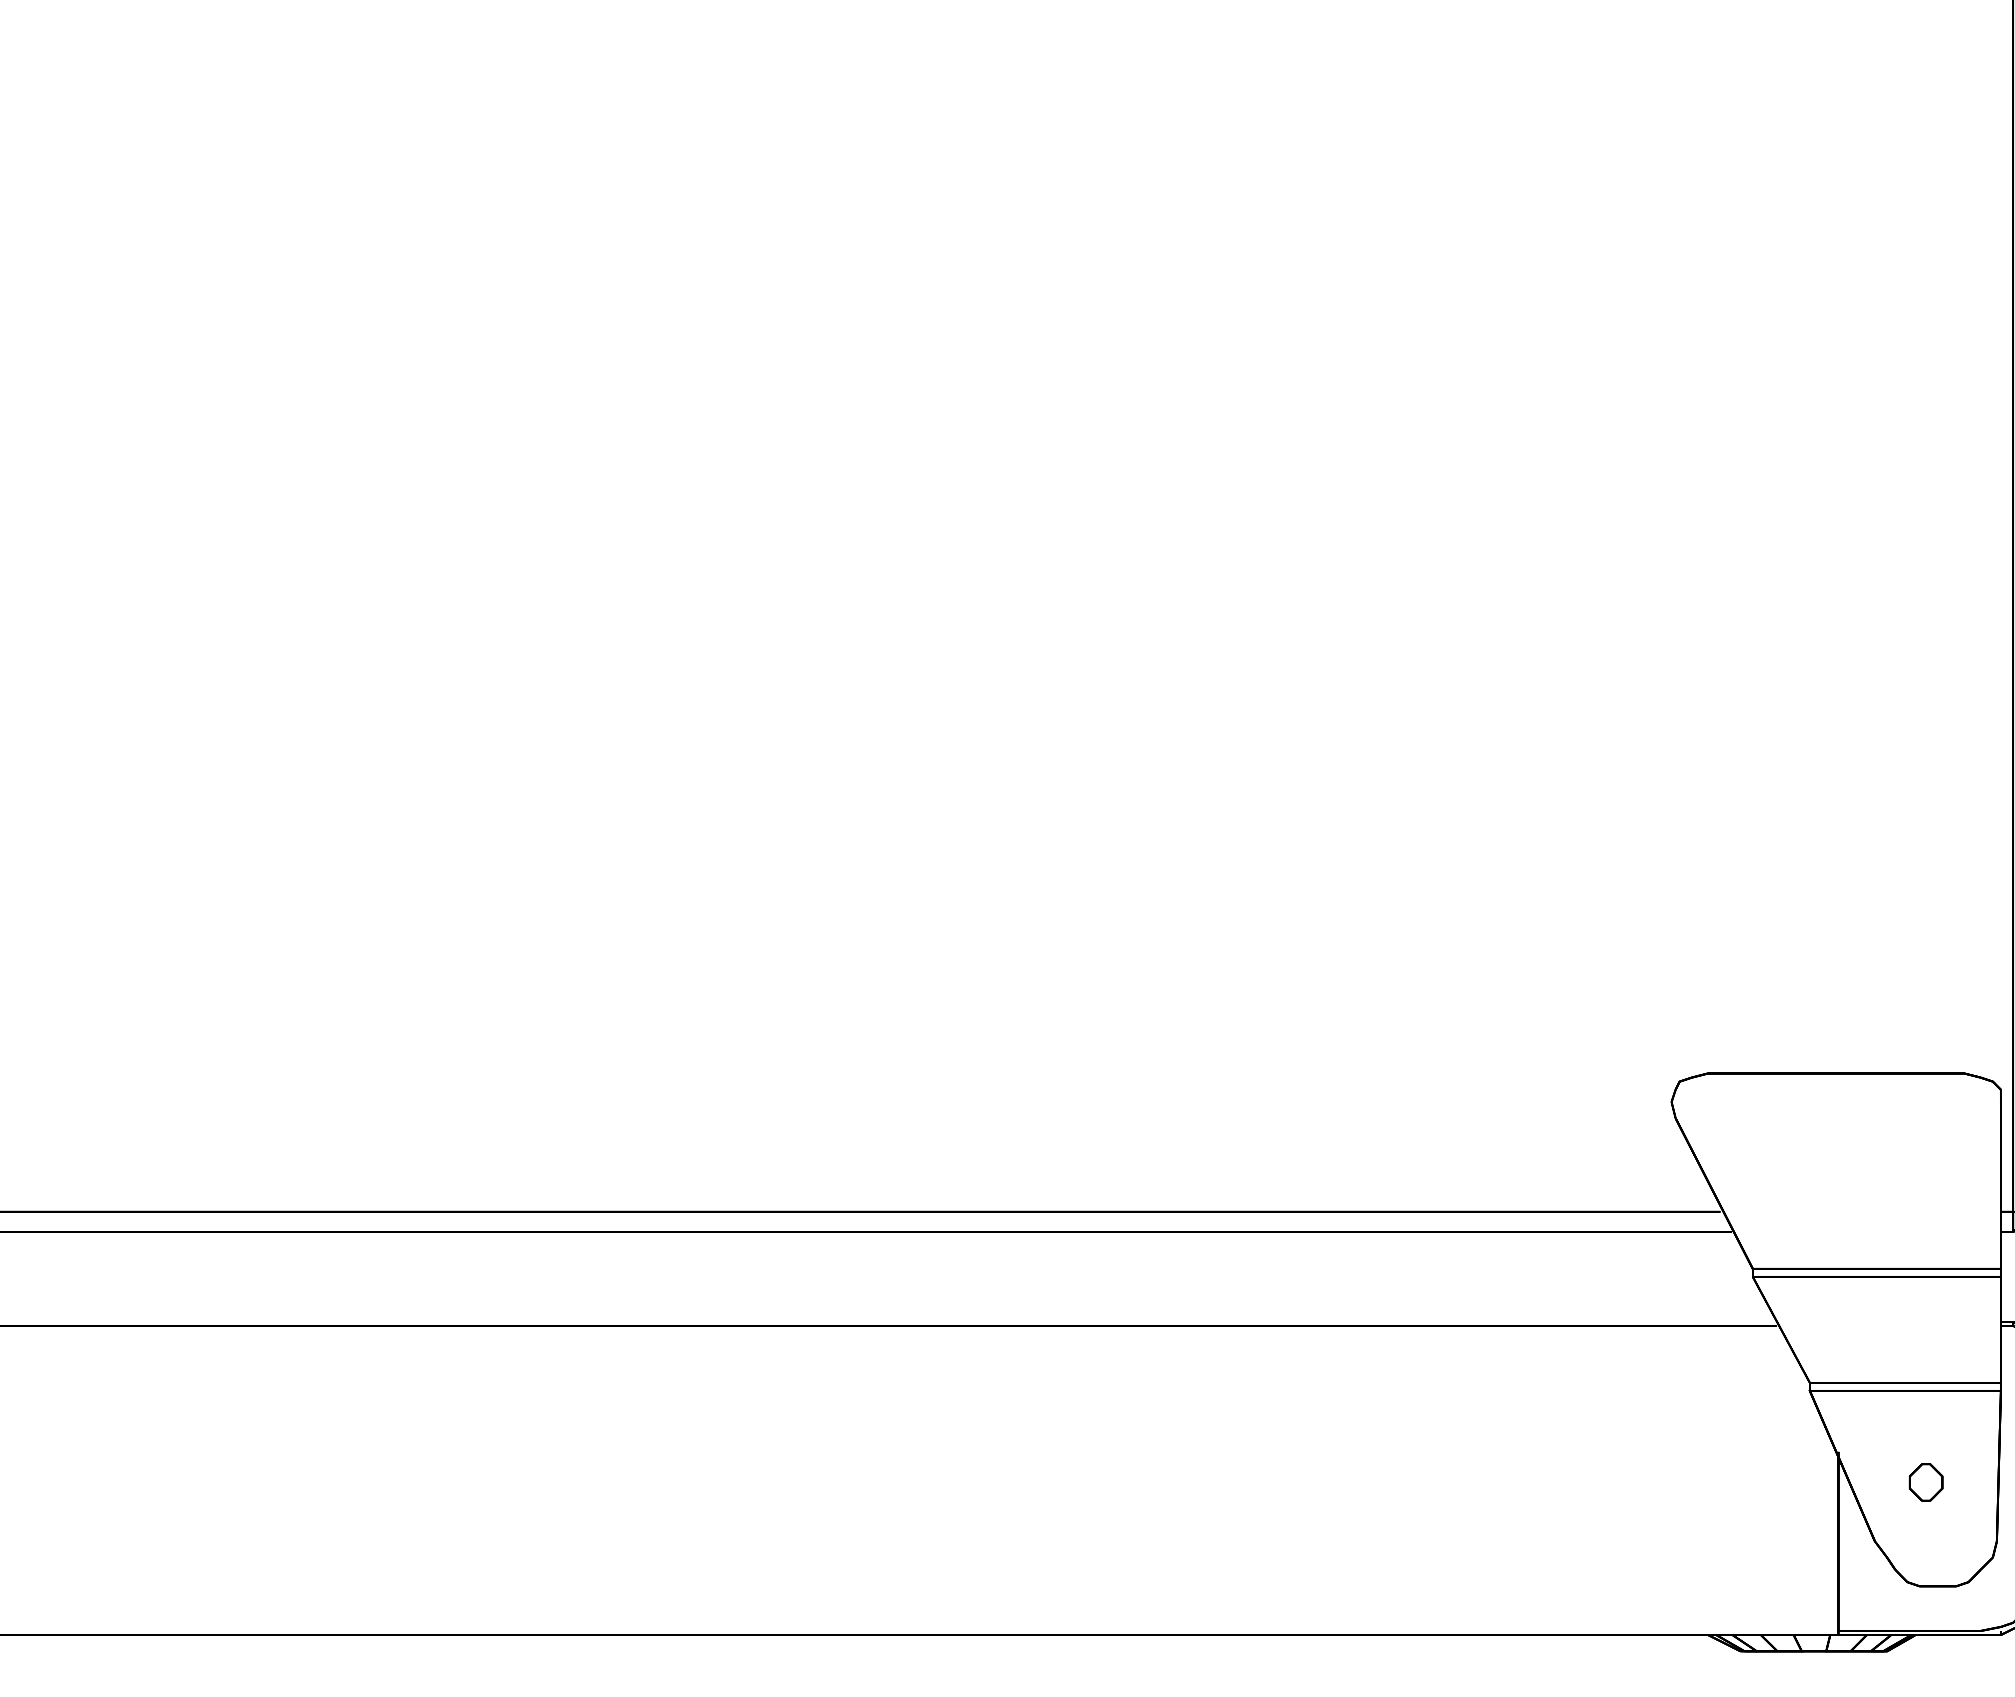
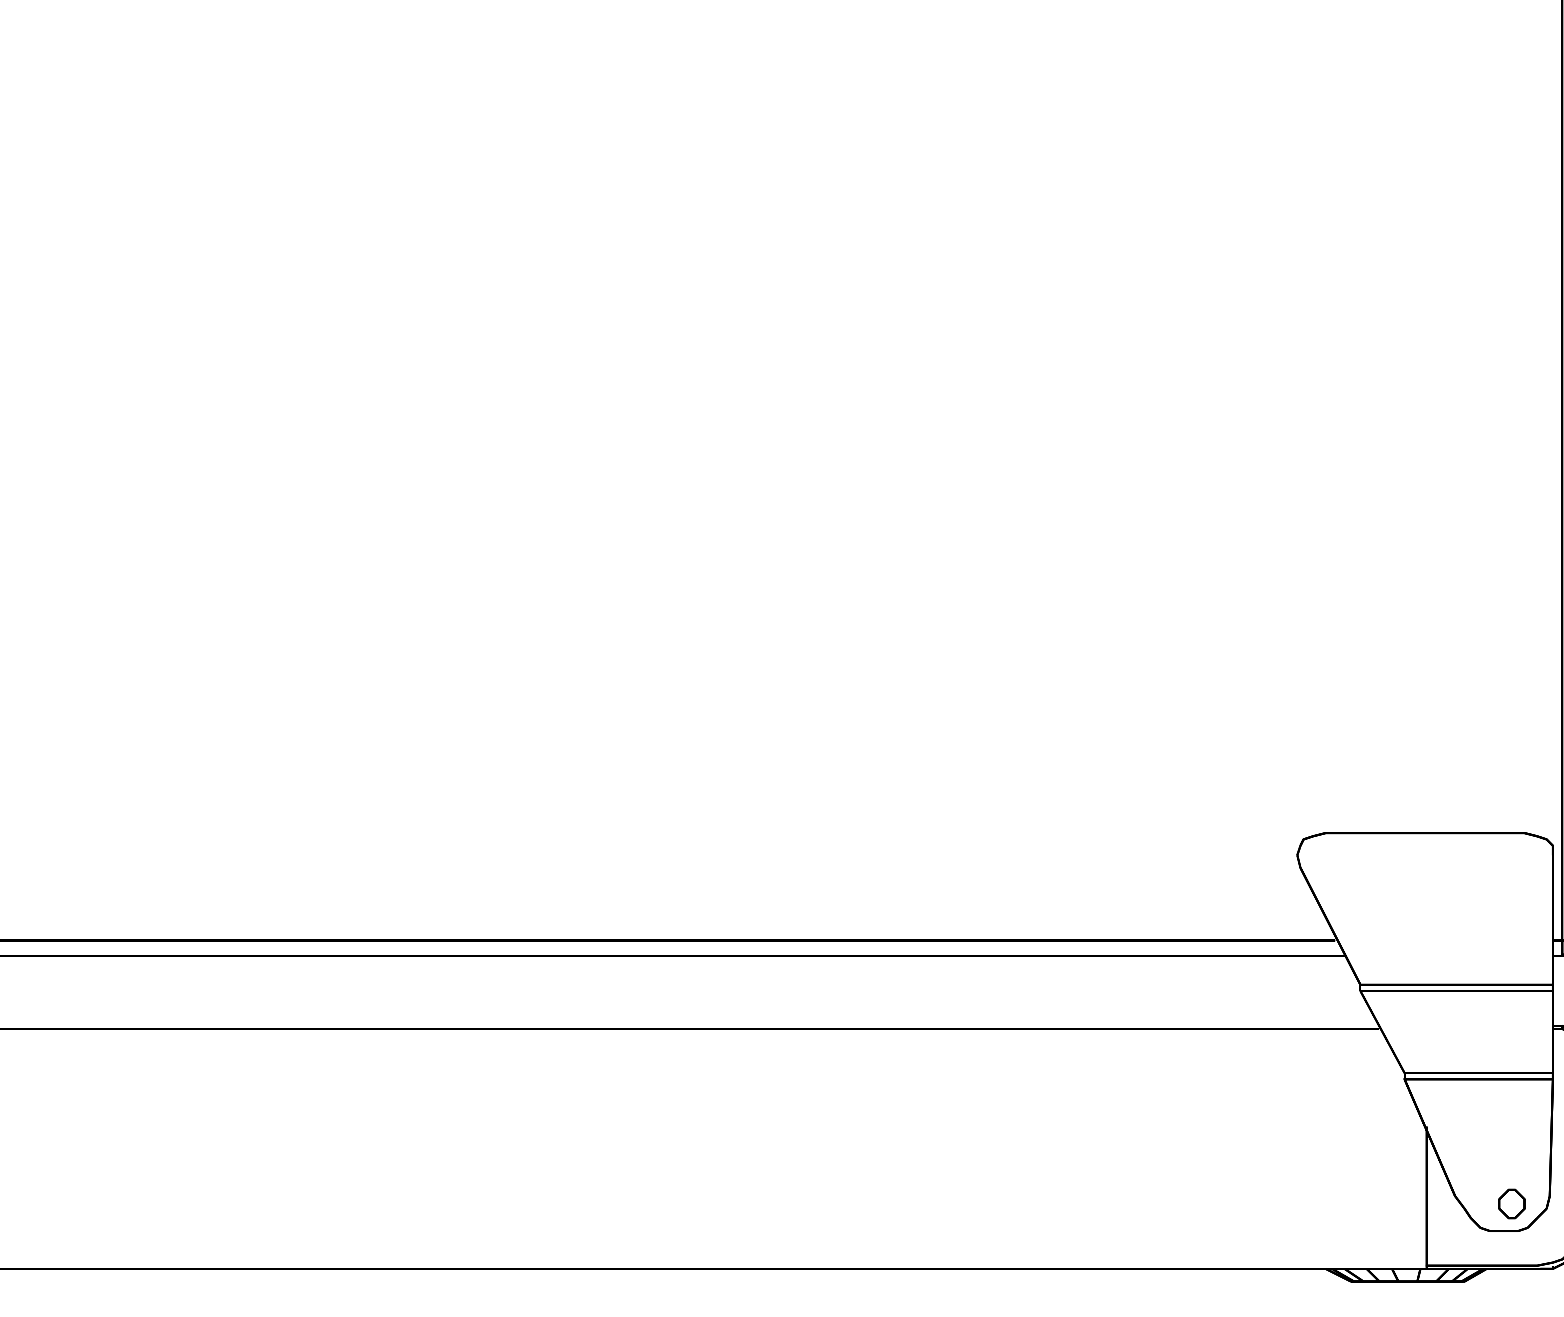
part: (1925, 1482) -> (1511, 1204), moved

